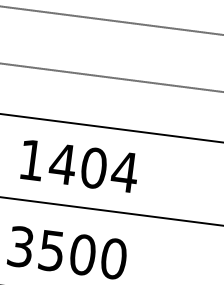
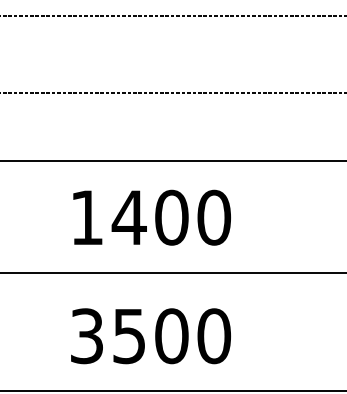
text: (124, 171) -> (213, 217), 1404 -> 1400

